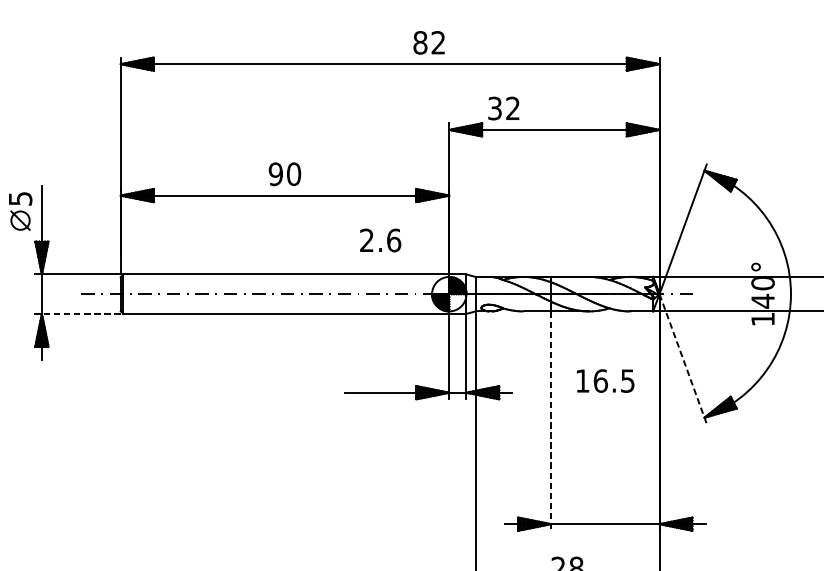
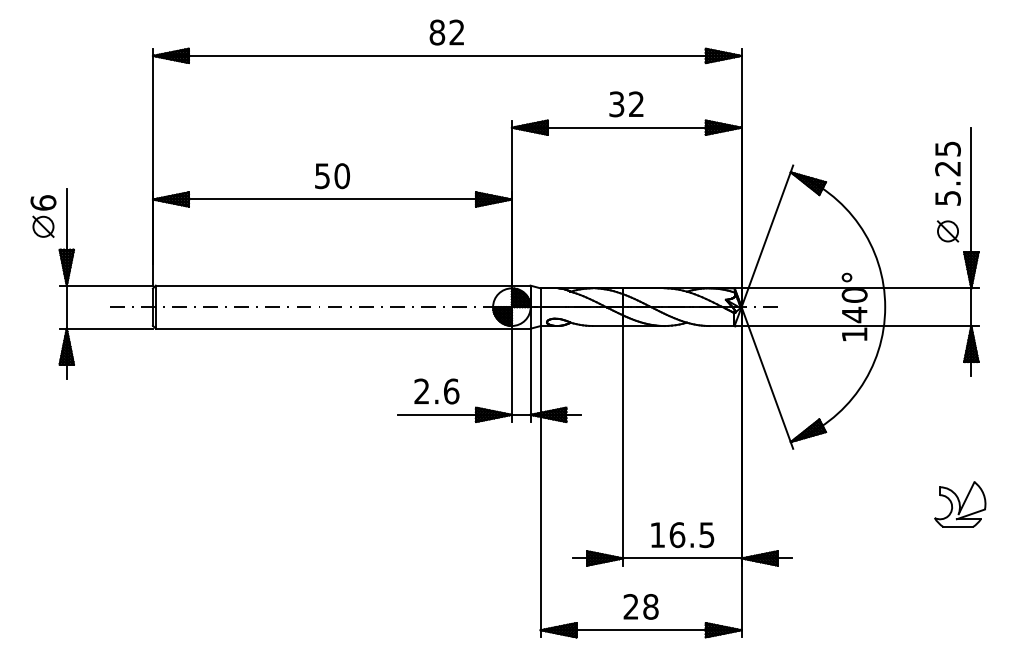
text: (428, 42) -> (446, 32), moved
text: (503, 108) -> (626, 104), moved
text: (275, 173) -> (322, 175), 90 -> 50
text: (20, 198) -> (43, 202), 5 -> 6
text: (380, 240) -> (436, 391), moved
line: (80, 313) -> (109, 328), dashed -> solid
line: (683, 359) -> (767, 378), dashed -> solid
text: (605, 381) -> (682, 535), moved
line: (551, 420) -> (623, 445), dashed -> solid

